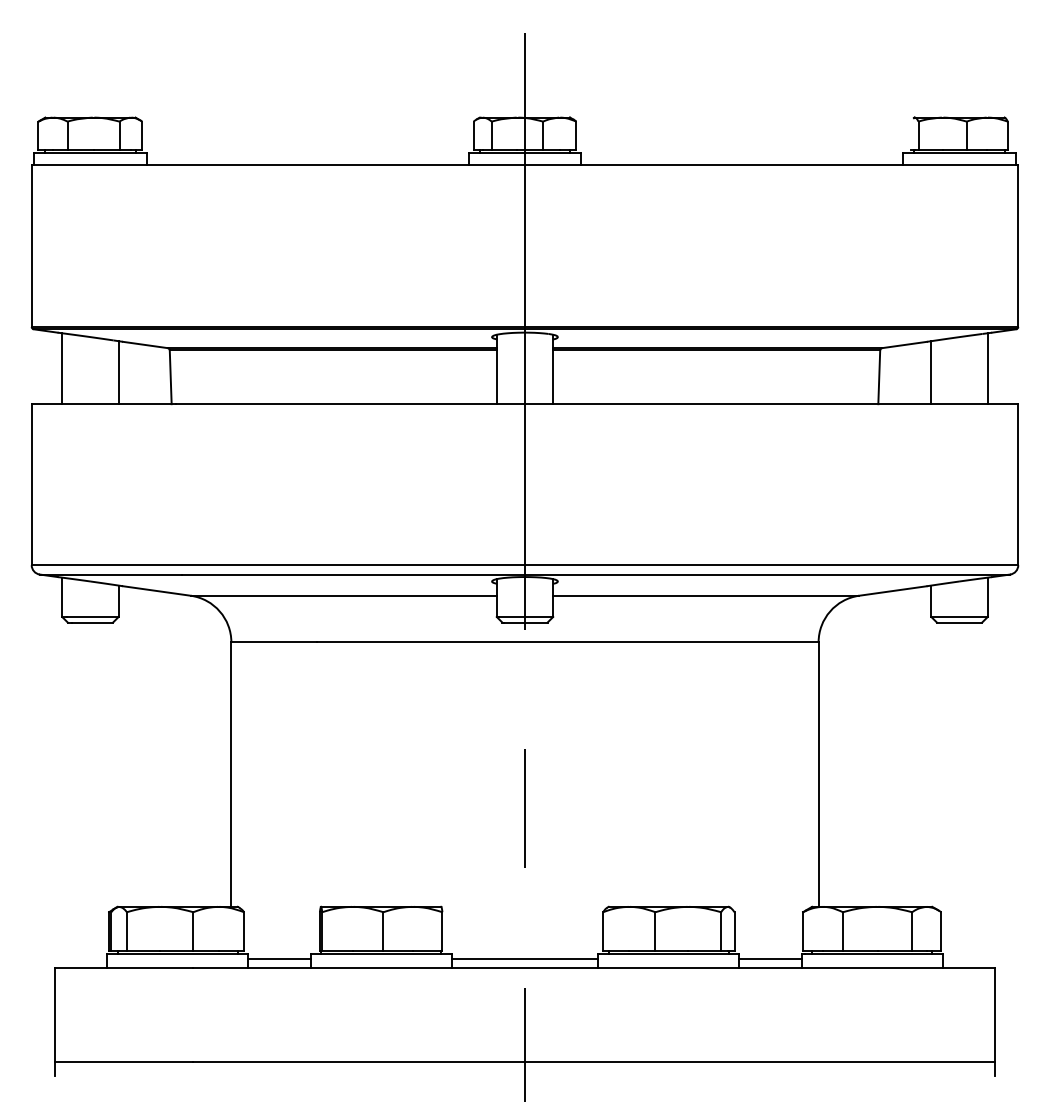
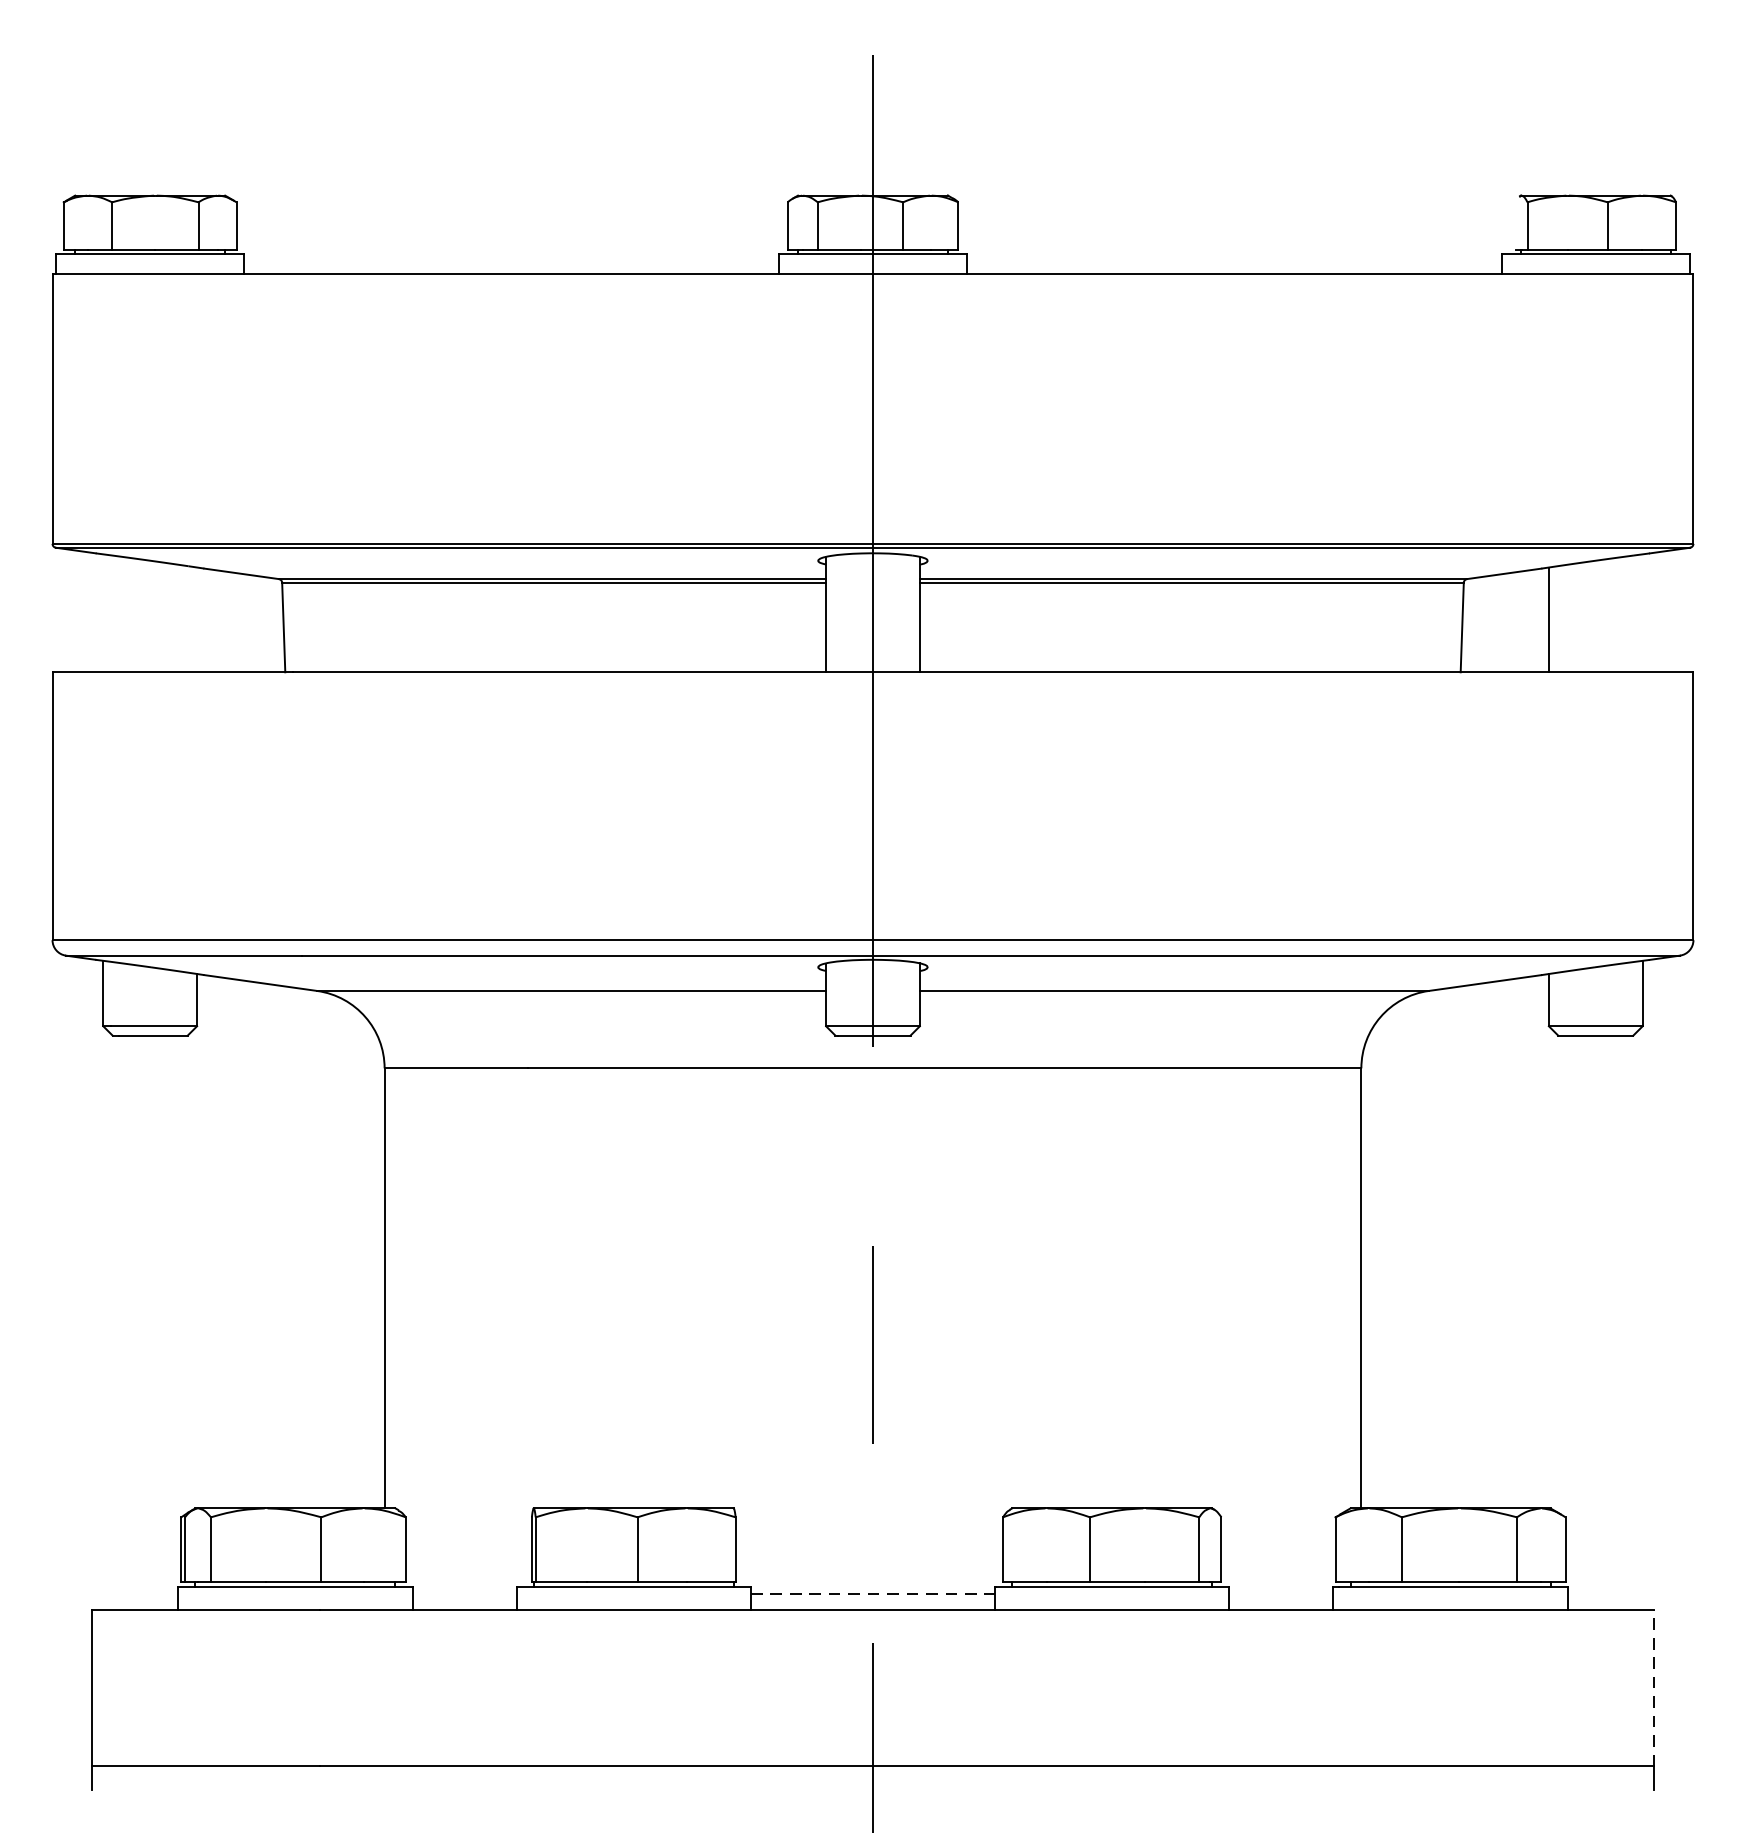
line: (62, 368) -> (103, 612), removed
line: (987, 368) -> (1642, 612), removed
line: (118, 372) -> (196, 619), removed
line: (279, 958) -> (464, 1594), removed
line: (525, 958) -> (873, 1594), solid -> dashed
line: (770, 958) -> (1281, 1594), removed
line: (994, 1014) -> (1653, 1687), solid -> dashed

